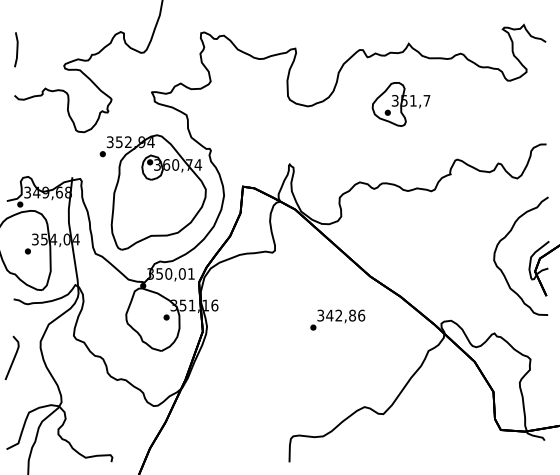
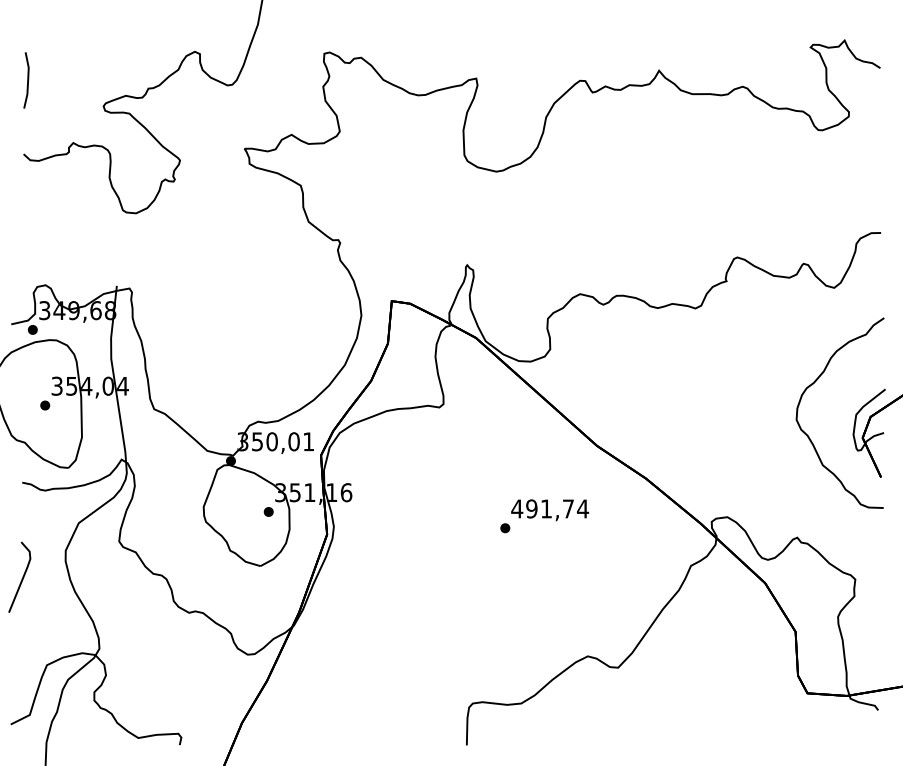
part: (400, 104) -> (645, 168), removed
part: (152, 192) -> (245, 310), removed
text: (341, 315) -> (550, 508), 342,86 -> 491,74

